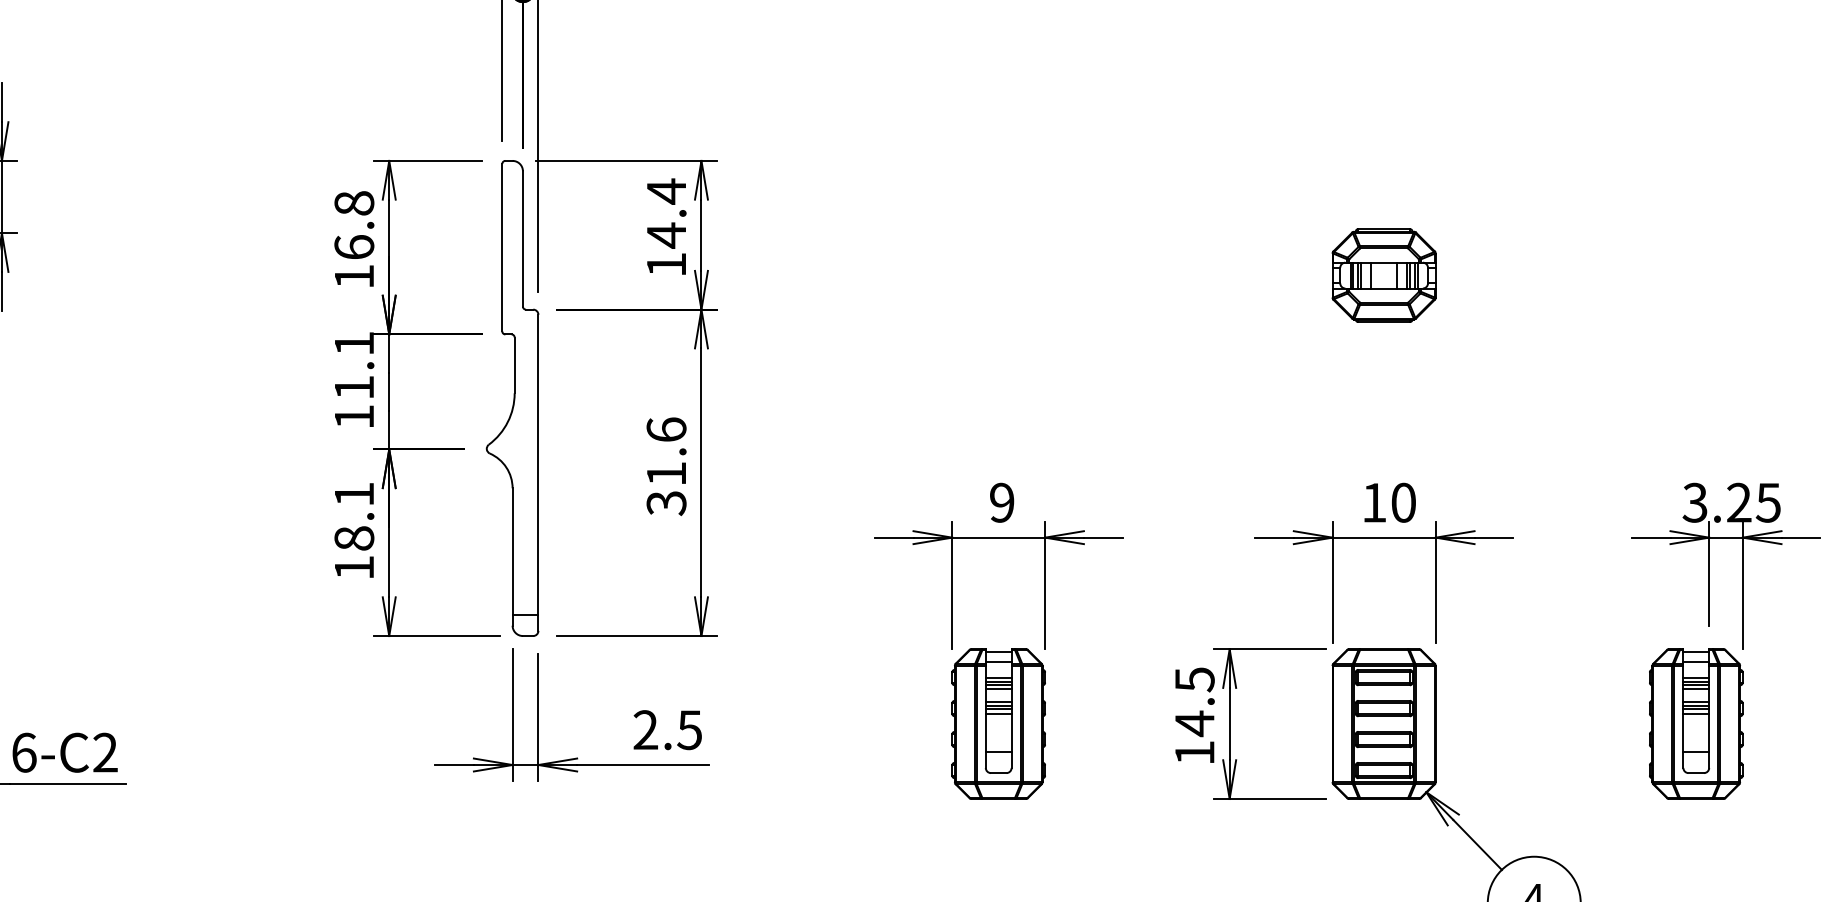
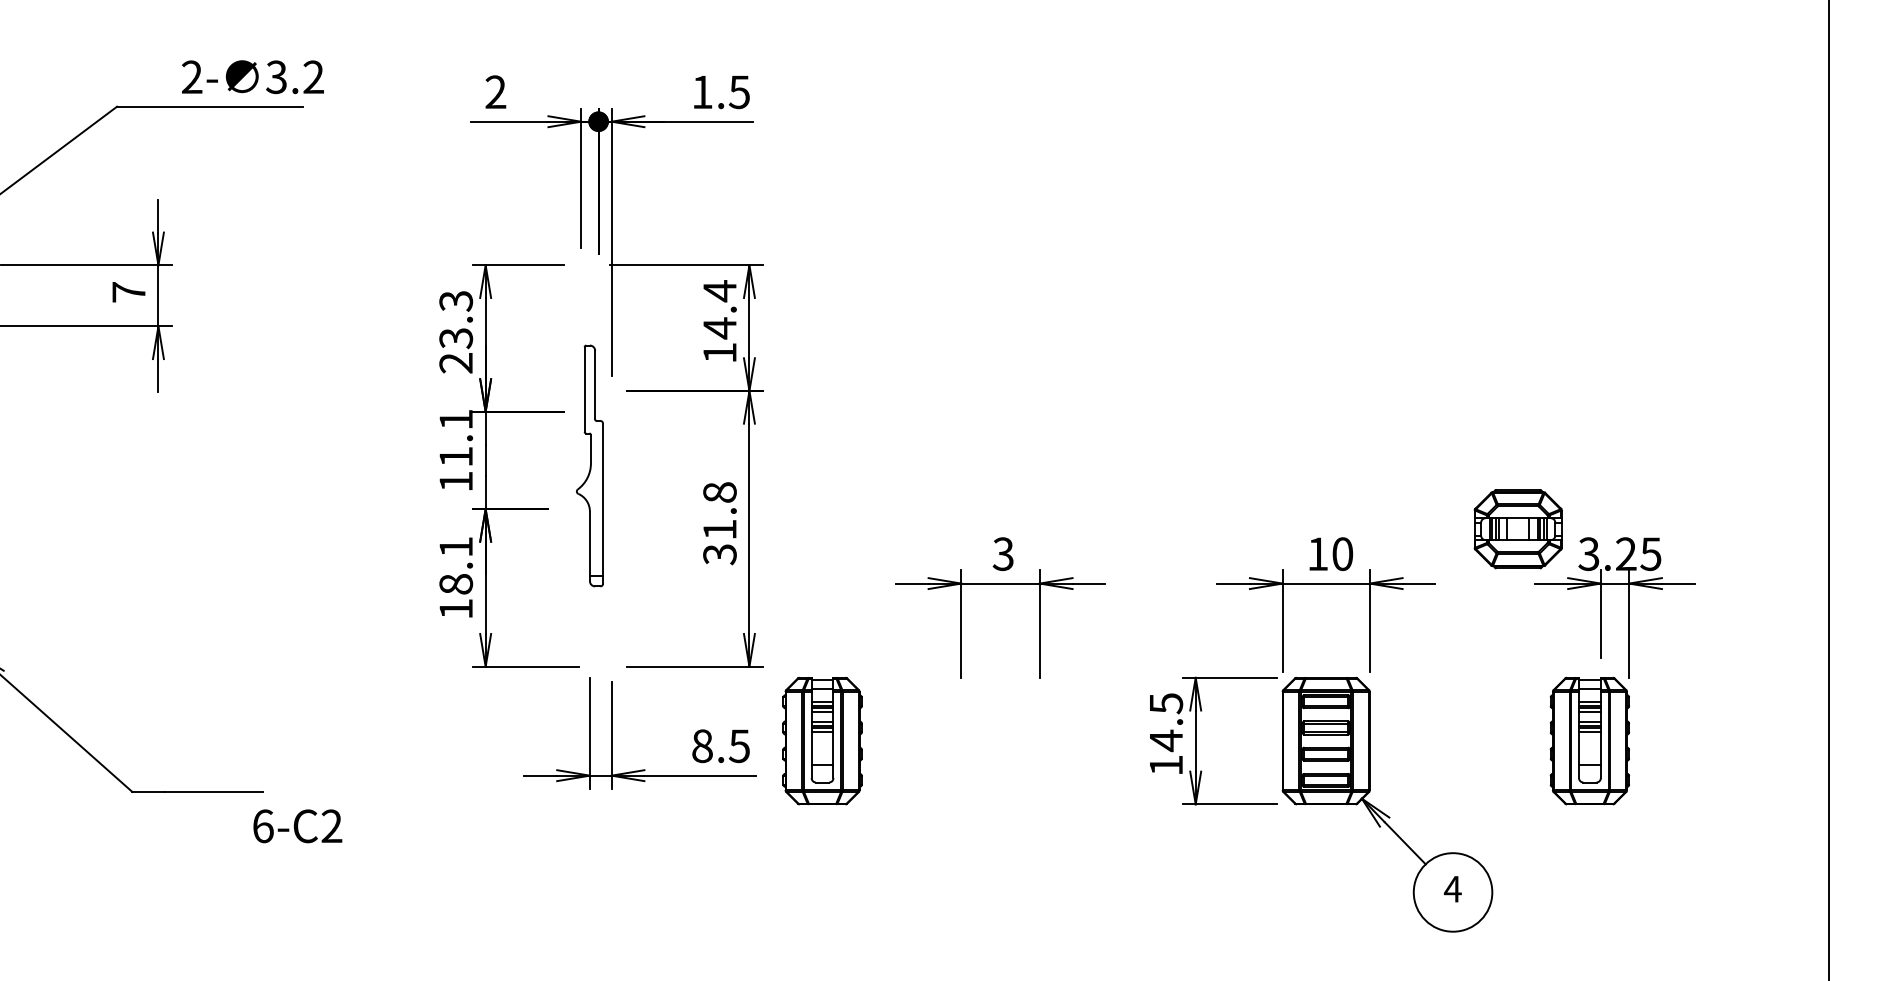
text: (354, 239) -> (456, 331), 16.8 -> 23.3
part: (1383, 275) -> (1517, 529), moved
part: (512, 397) -> (589, 465), size x0.6
text: (666, 429) -> (719, 492), 31.6 -> 31.8
text: (1000, 502) -> (1002, 553), 9 -> 3
part: (998, 723) -> (822, 740), moved
text: (645, 730) -> (702, 746), 2.5 -> 8.5
text: (64, 752) -> (297, 826), moved

